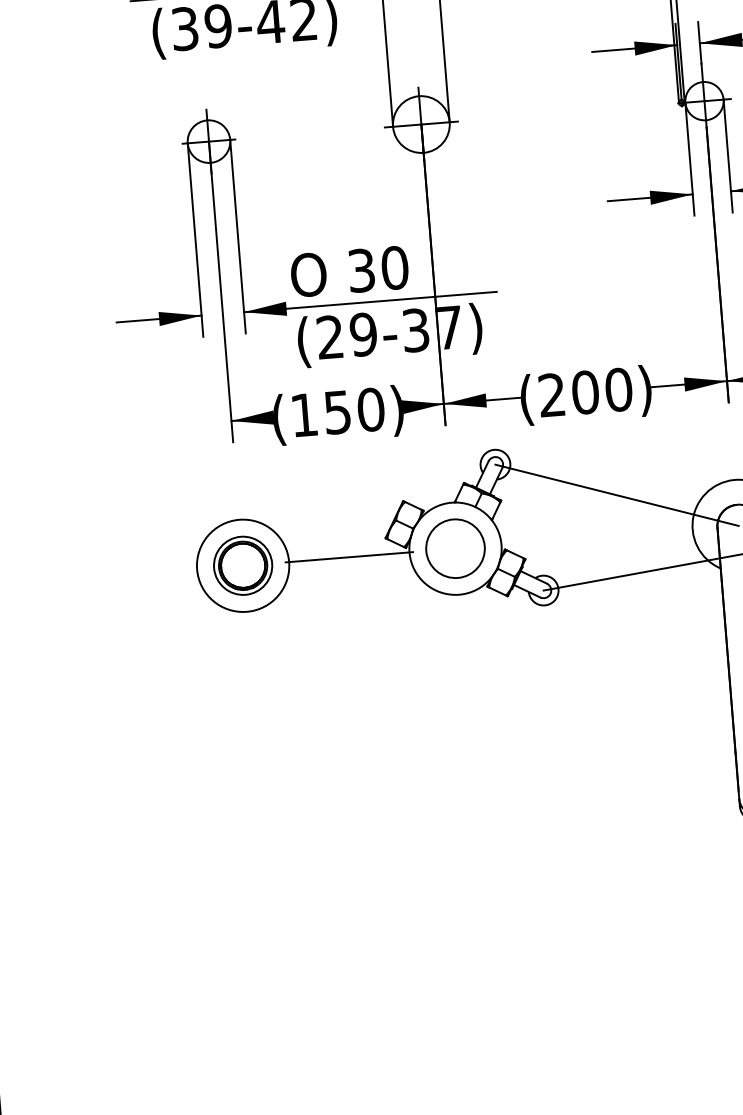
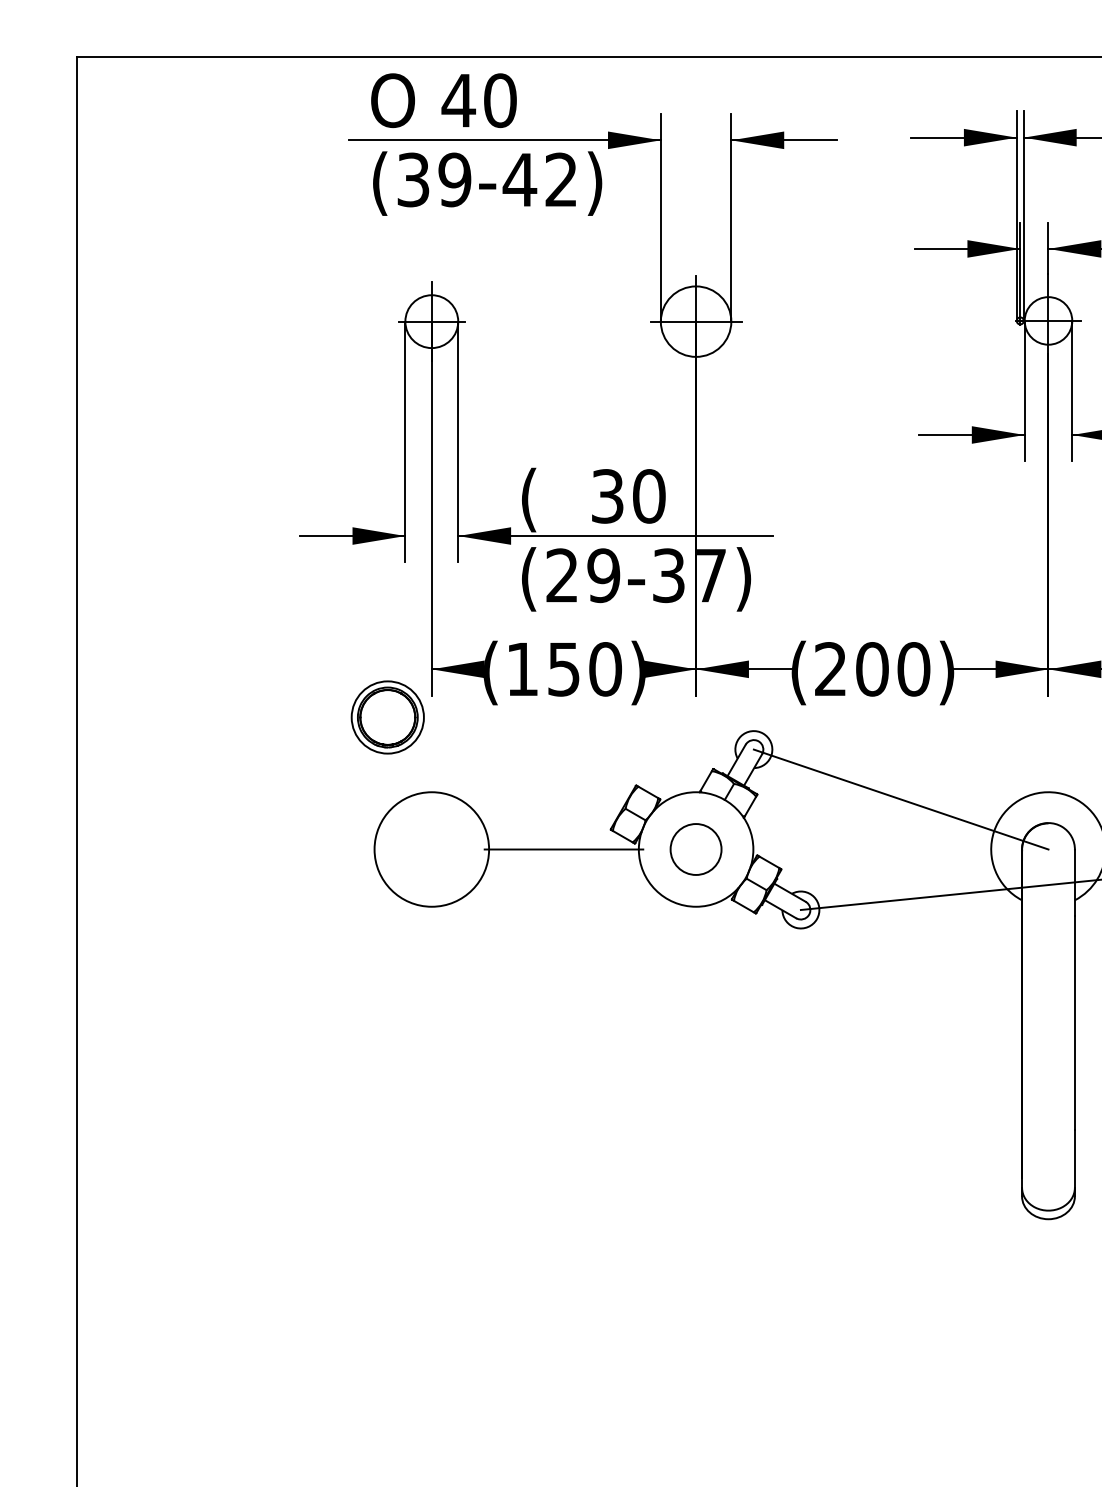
text: (308, 277) -> (541, 499), O -> (
circle: (455, 548) -> (695, 849), size x0.7
part: (242, 565) -> (387, 717), moved

